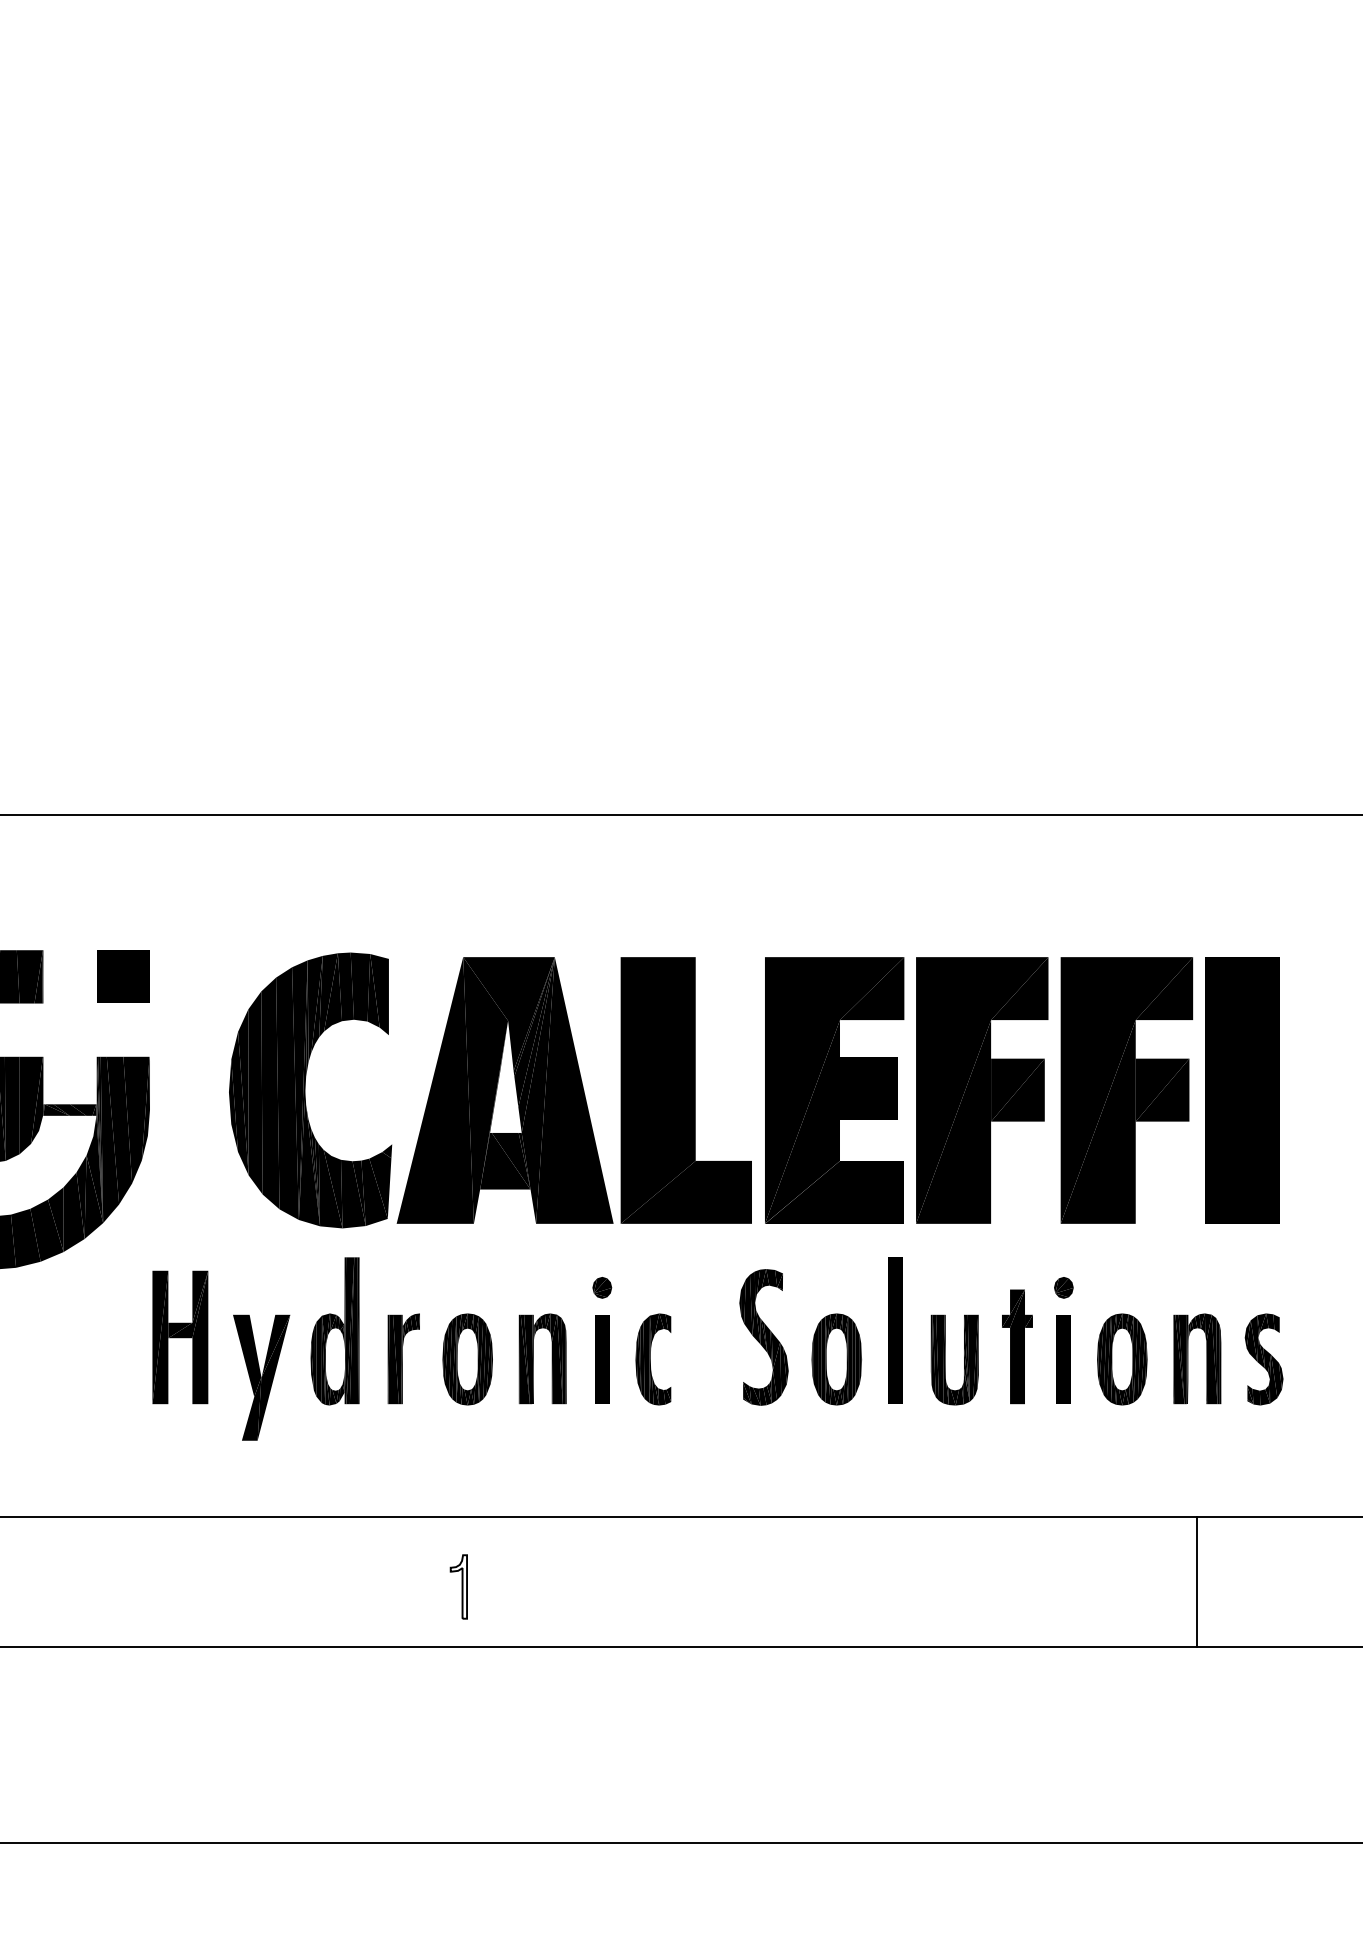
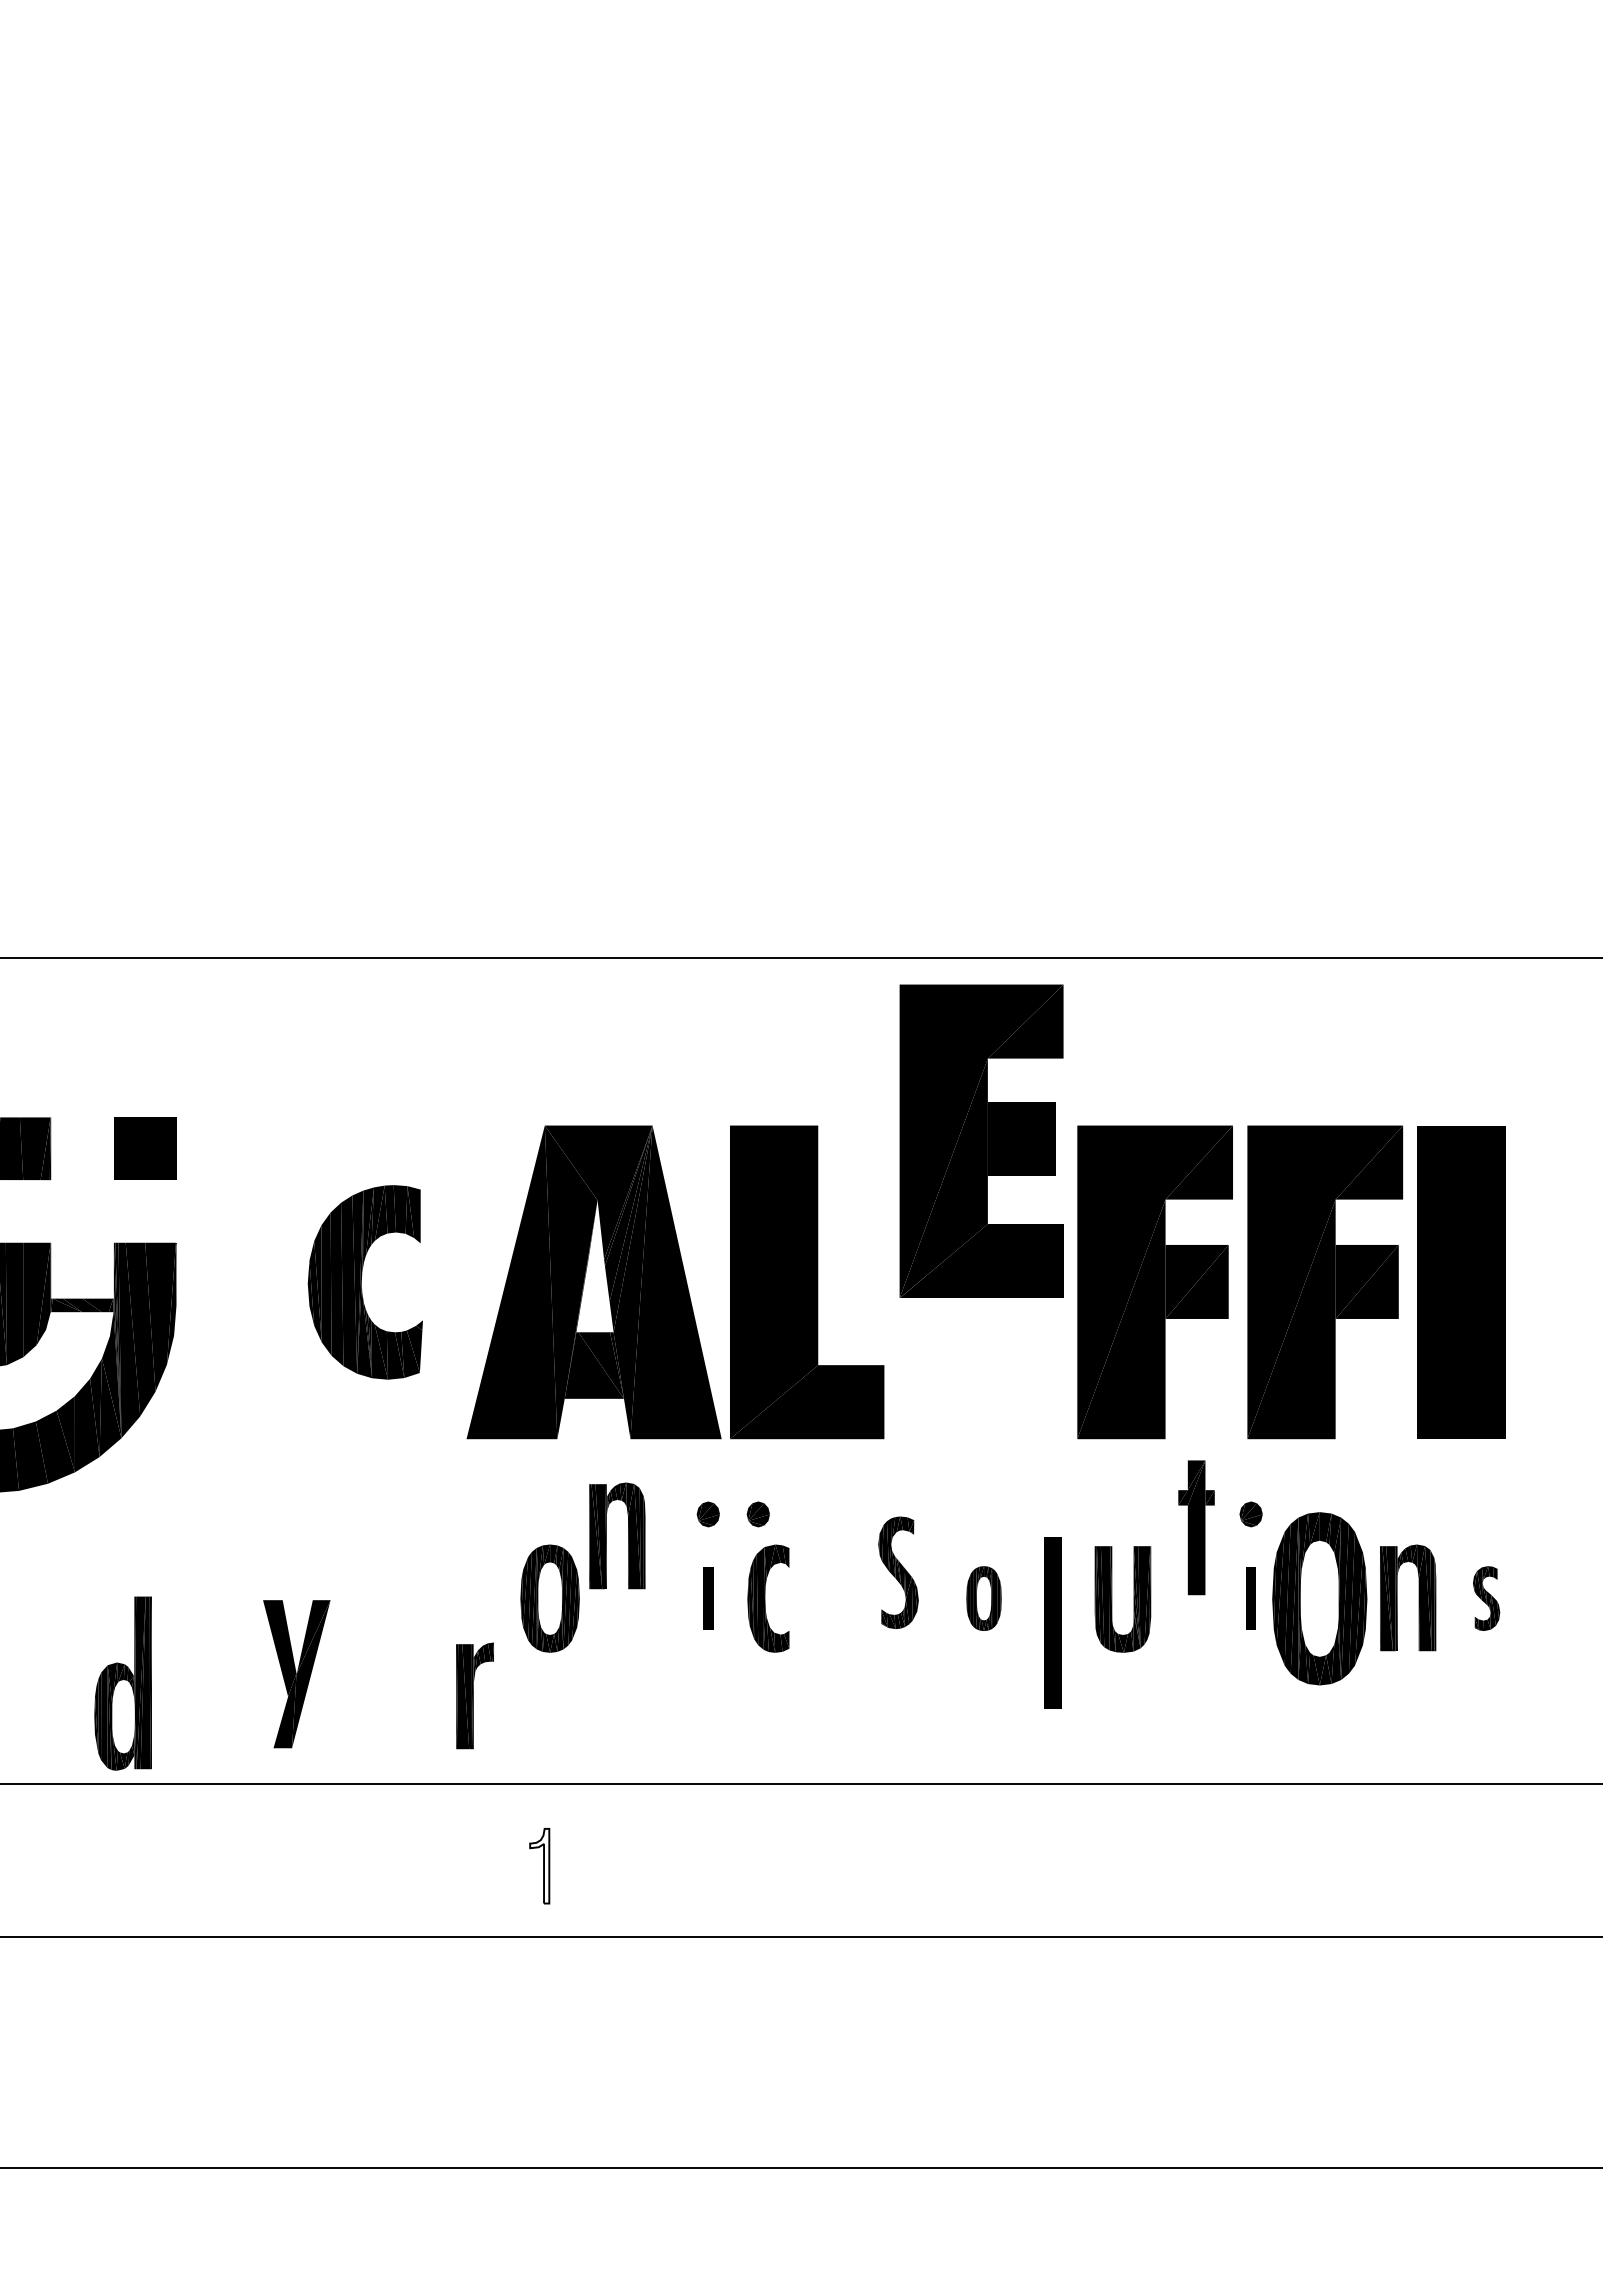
part: (834, 1089) -> (981, 1140), moved
part: (310, 1090) -> (365, 1282), size x0.6
part: (644, 1287) -> (757, 1514), added
part: (894, 1330) -> (1052, 1622), moved
part: (334, 1331) -> (122, 1683), moved
part: (179, 1337) -> (211, 1572), removed
part: (763, 1337) -> (898, 1572), size x0.7
part: (1017, 1346) -> (1196, 1527), moved
part: (403, 1358) -> (474, 1695), moved
part: (533, 1358) -> (606, 1535), moved
part: (602, 1359) -> (708, 1598), size x0.6
part: (836, 1359) -> (983, 1598), size x0.6
part: (1063, 1359) -> (1250, 1598), size x0.6
part: (1122, 1359) -> (1319, 1598), size x1.6
part: (1264, 1359) -> (1486, 1598), size x0.6
part: (261, 1378) -> (296, 1674), moved
line: (1196, 1582) -> (1407, 1860), removed

